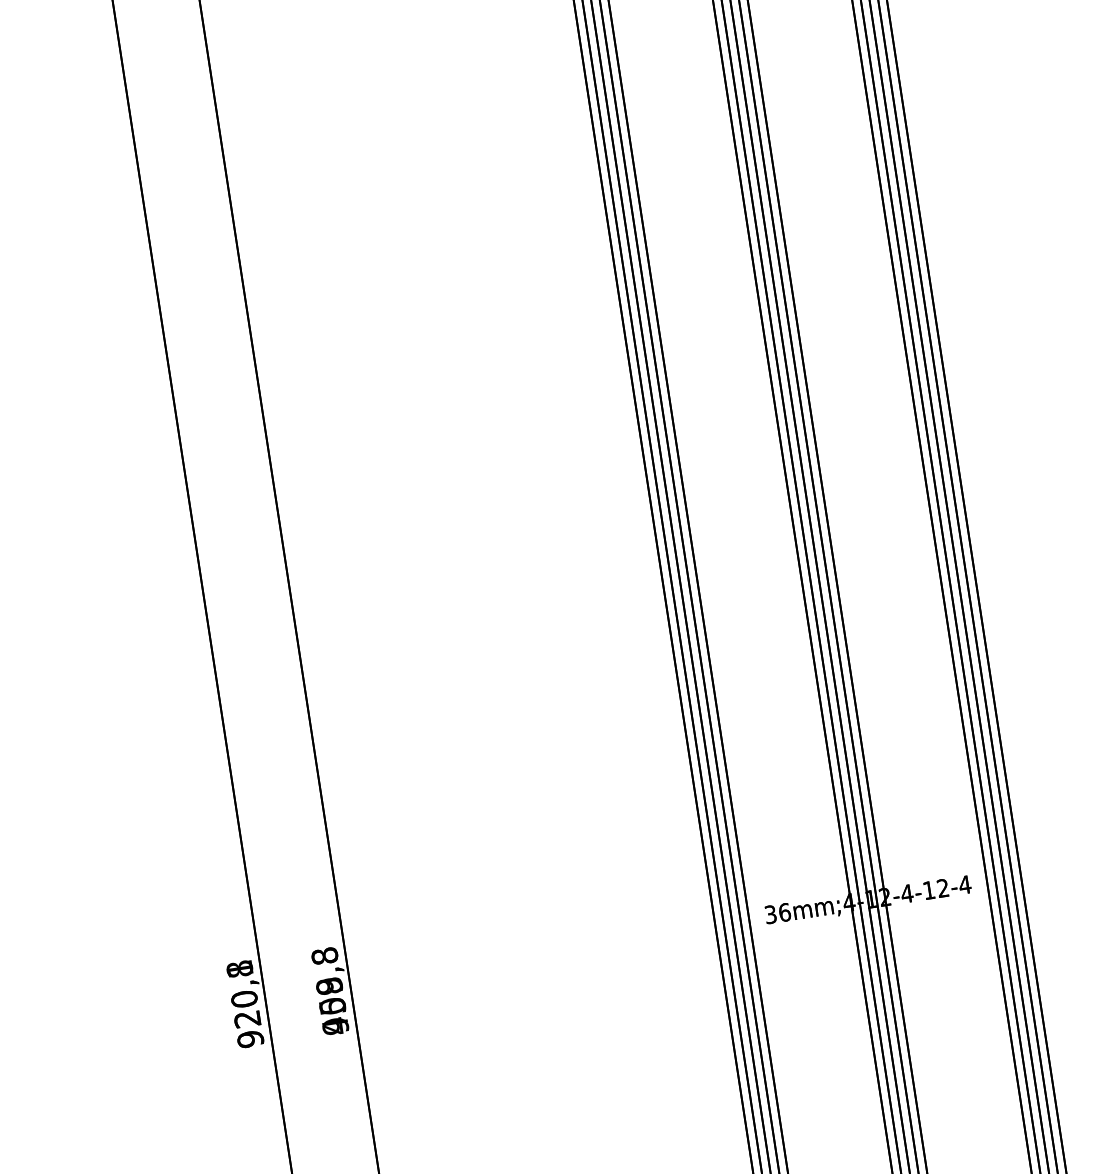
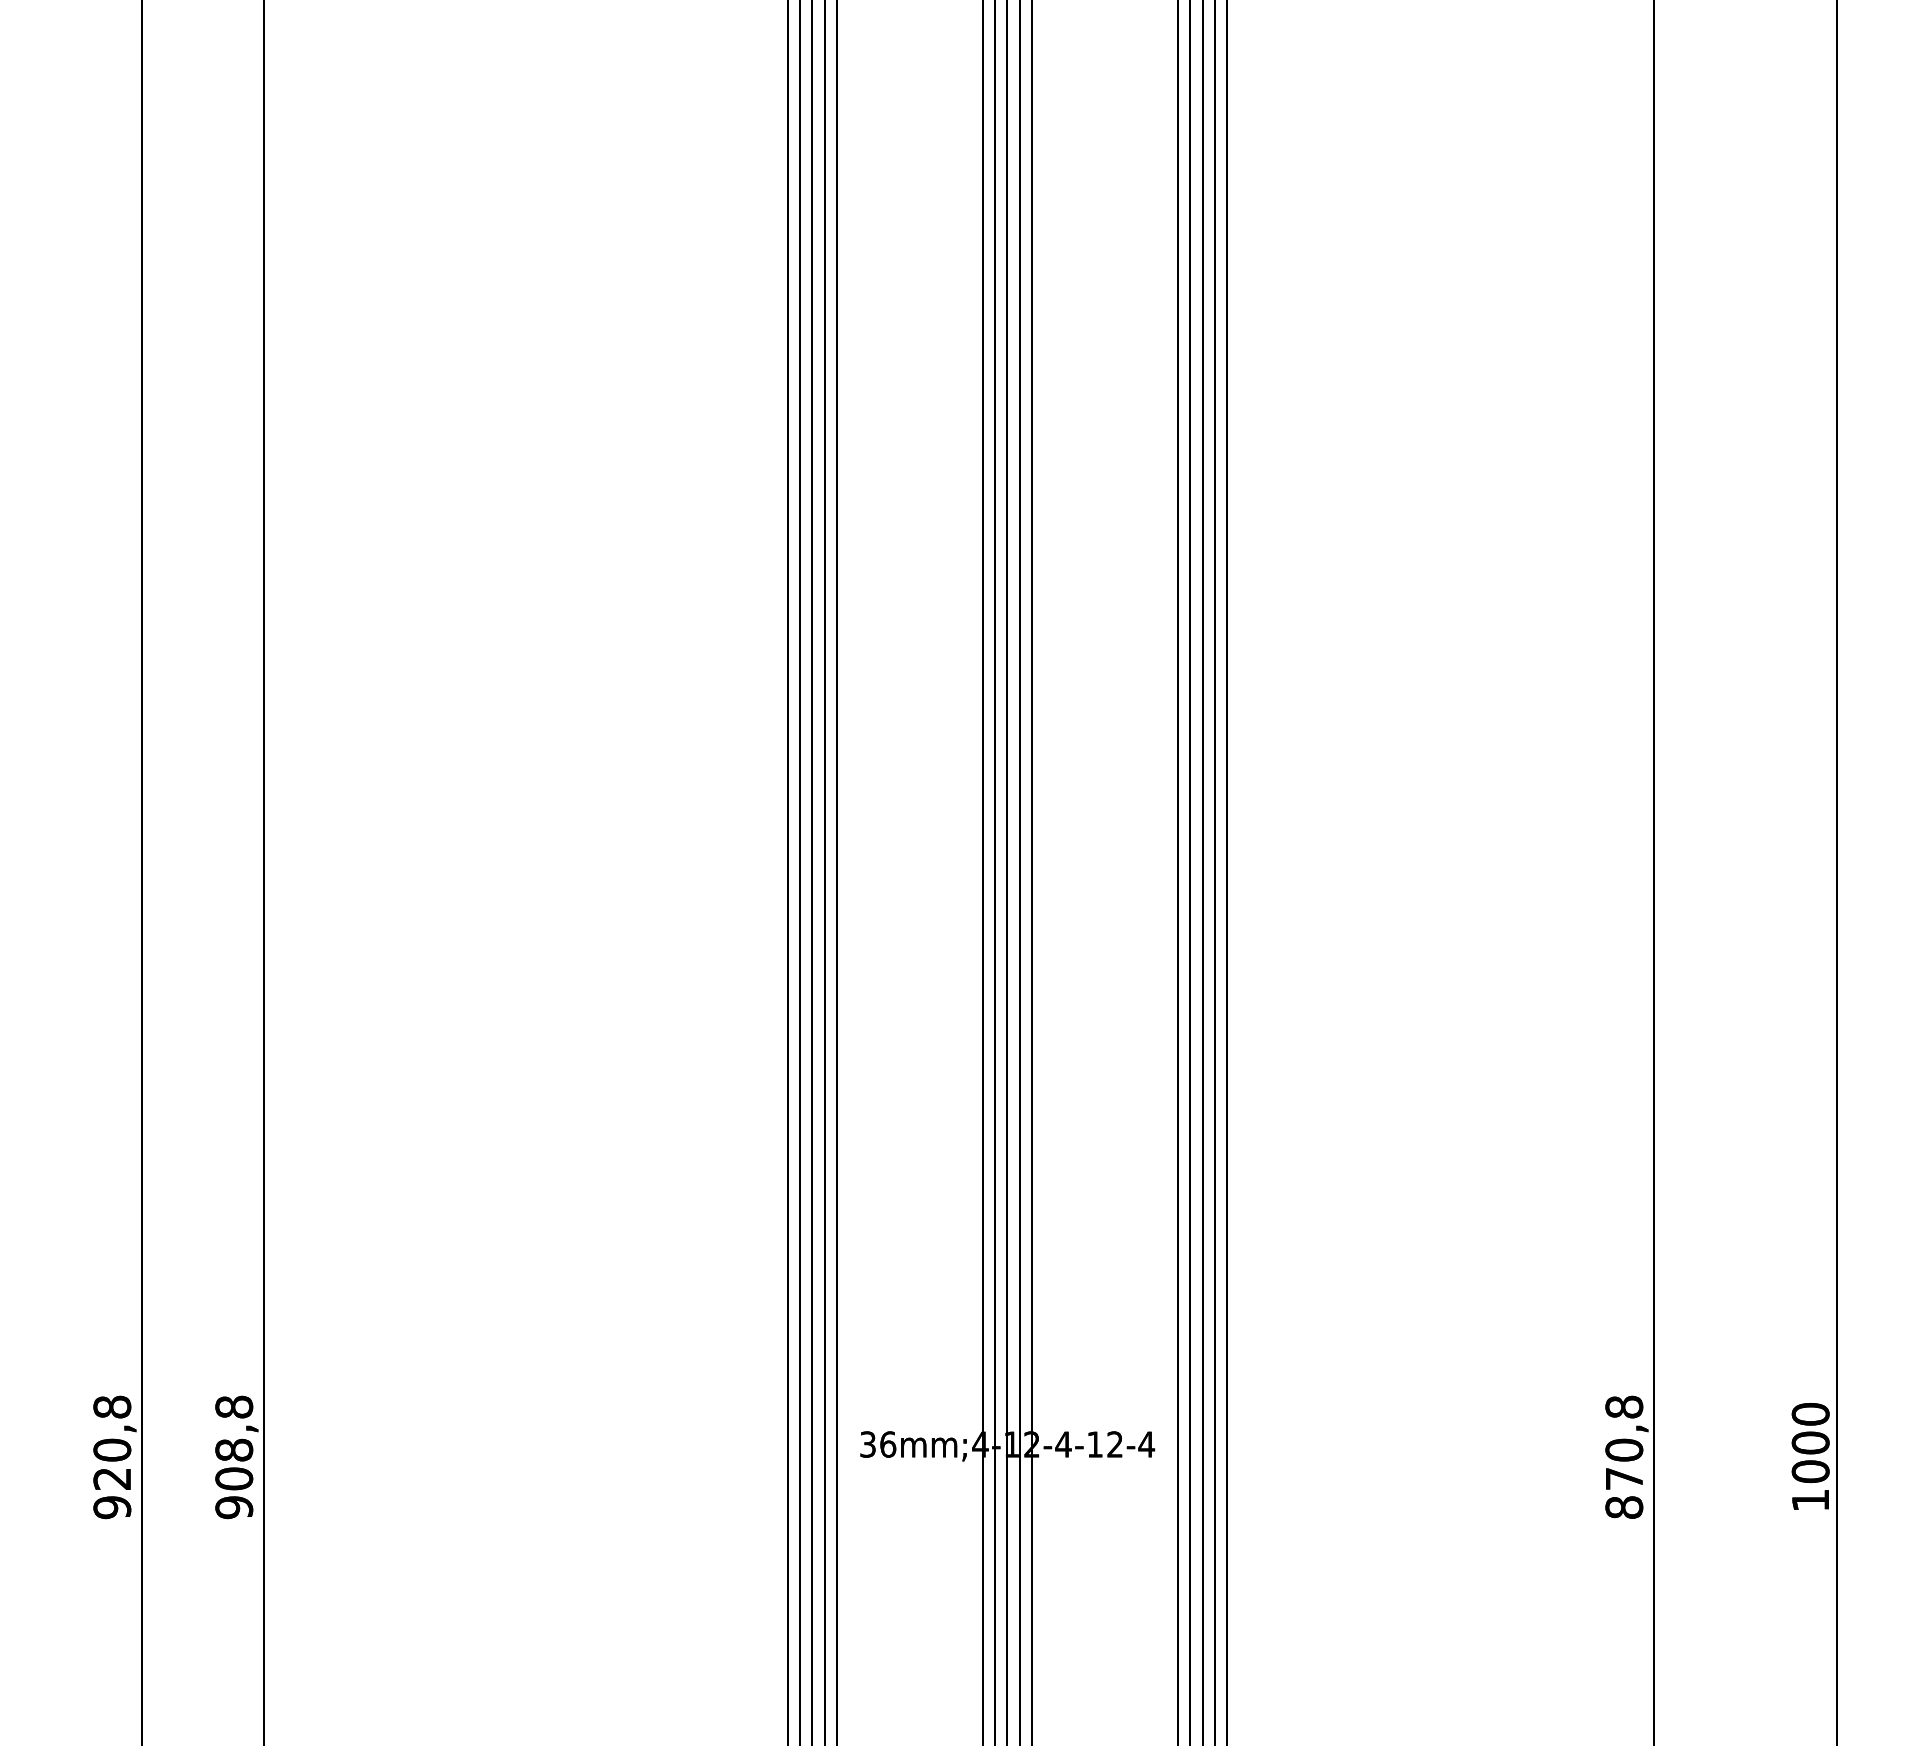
text: (239, 968) -> (112, 1406), 920,1 -> 920,8
text: (332, 1006) -> (234, 1479), 459,8 -> 908,8

